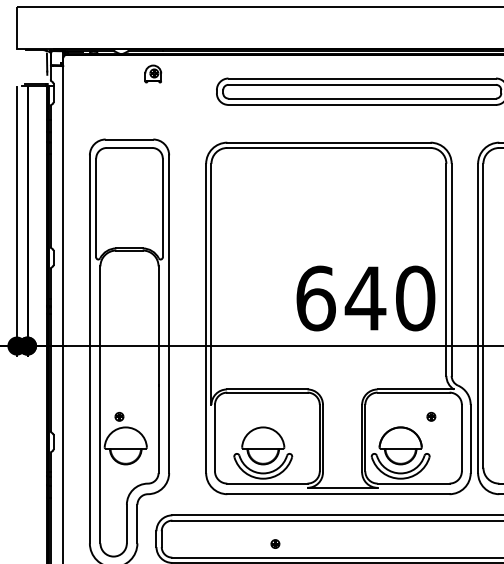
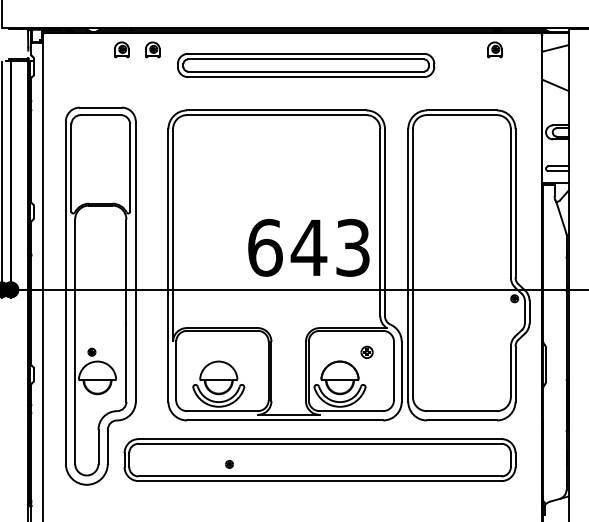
part: (188, 73) -> (152, 49), added
text: (414, 298) -> (352, 247), 640 -> 643
part: (430, 416) -> (366, 351), size x1.6

